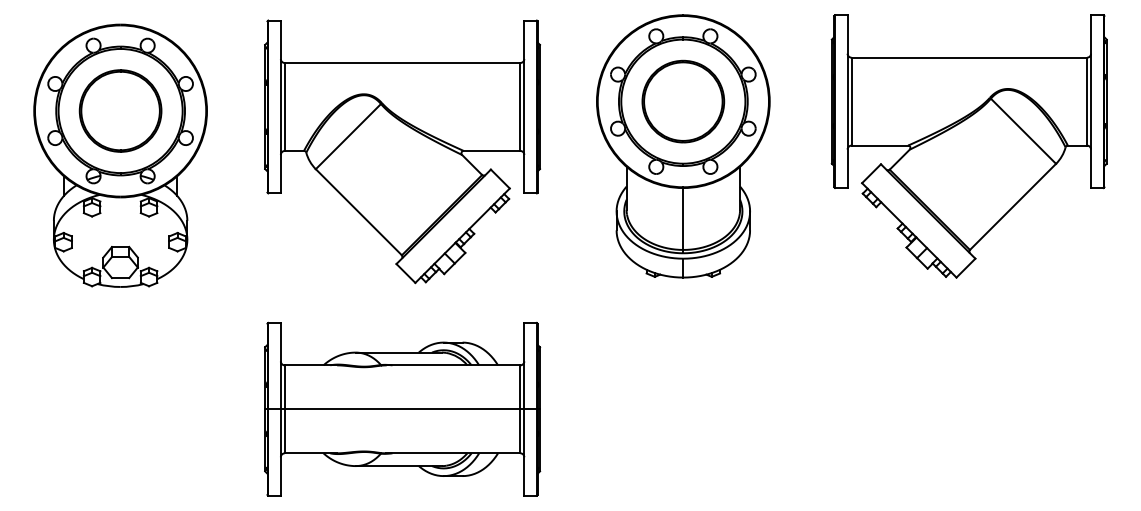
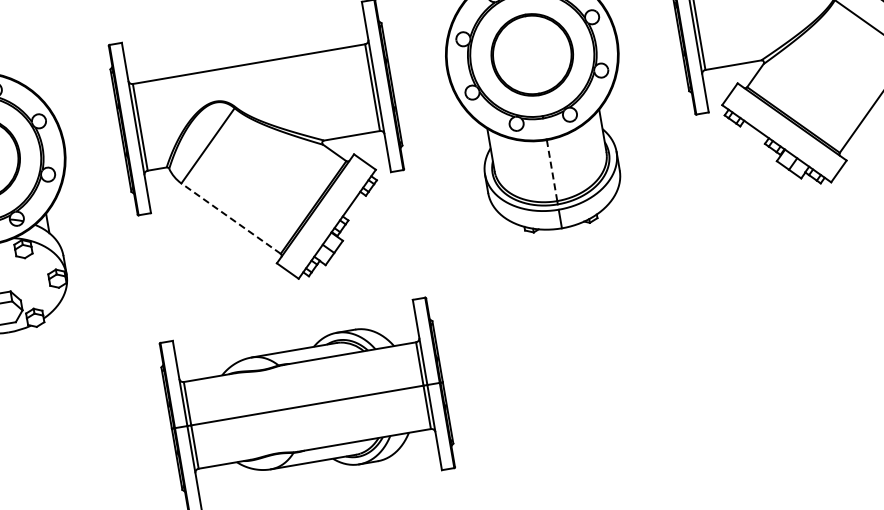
line: (358, 212) -> (230, 218), solid -> dashed
line: (683, 219) -> (552, 171), solid -> dashed

